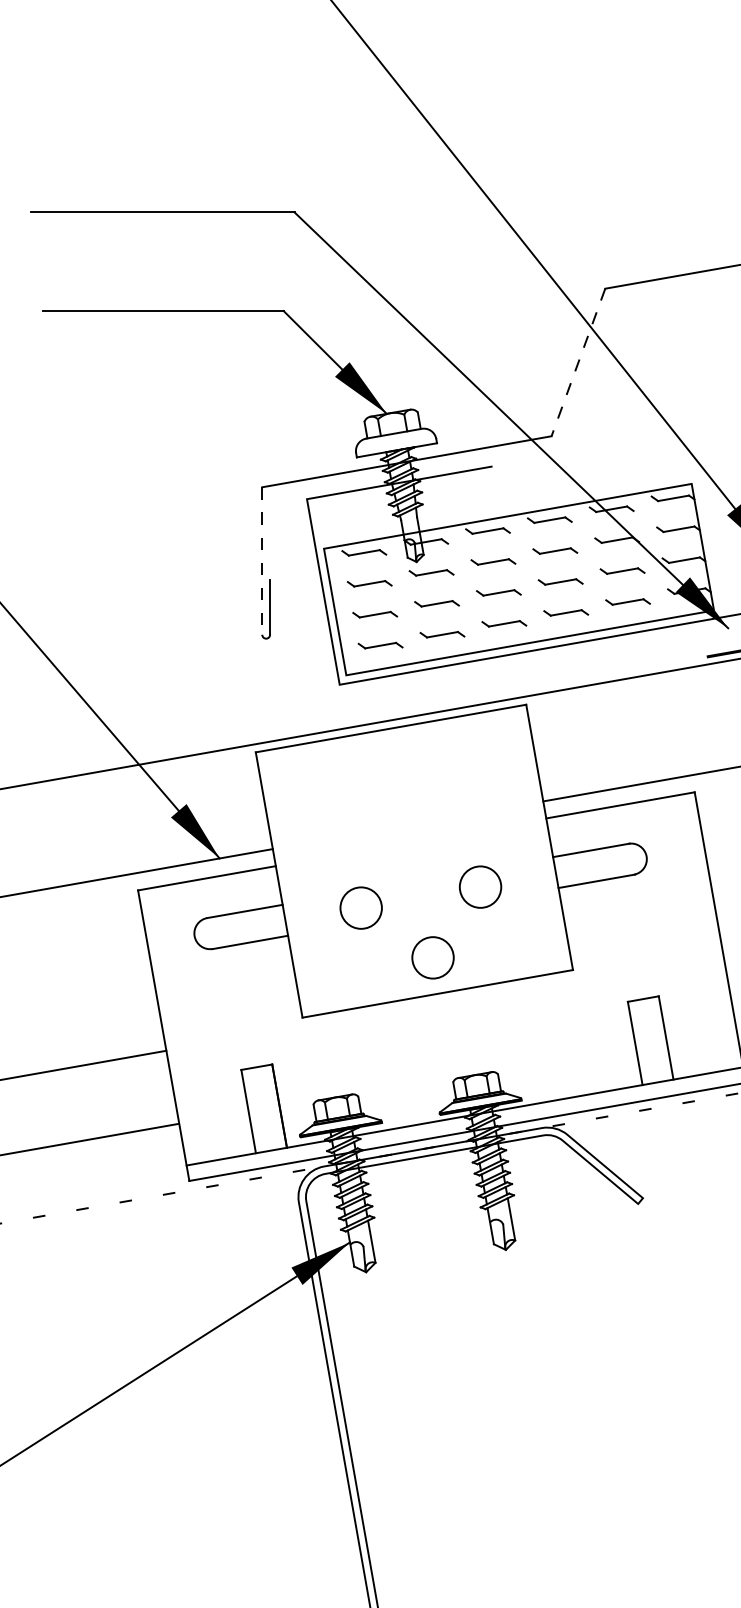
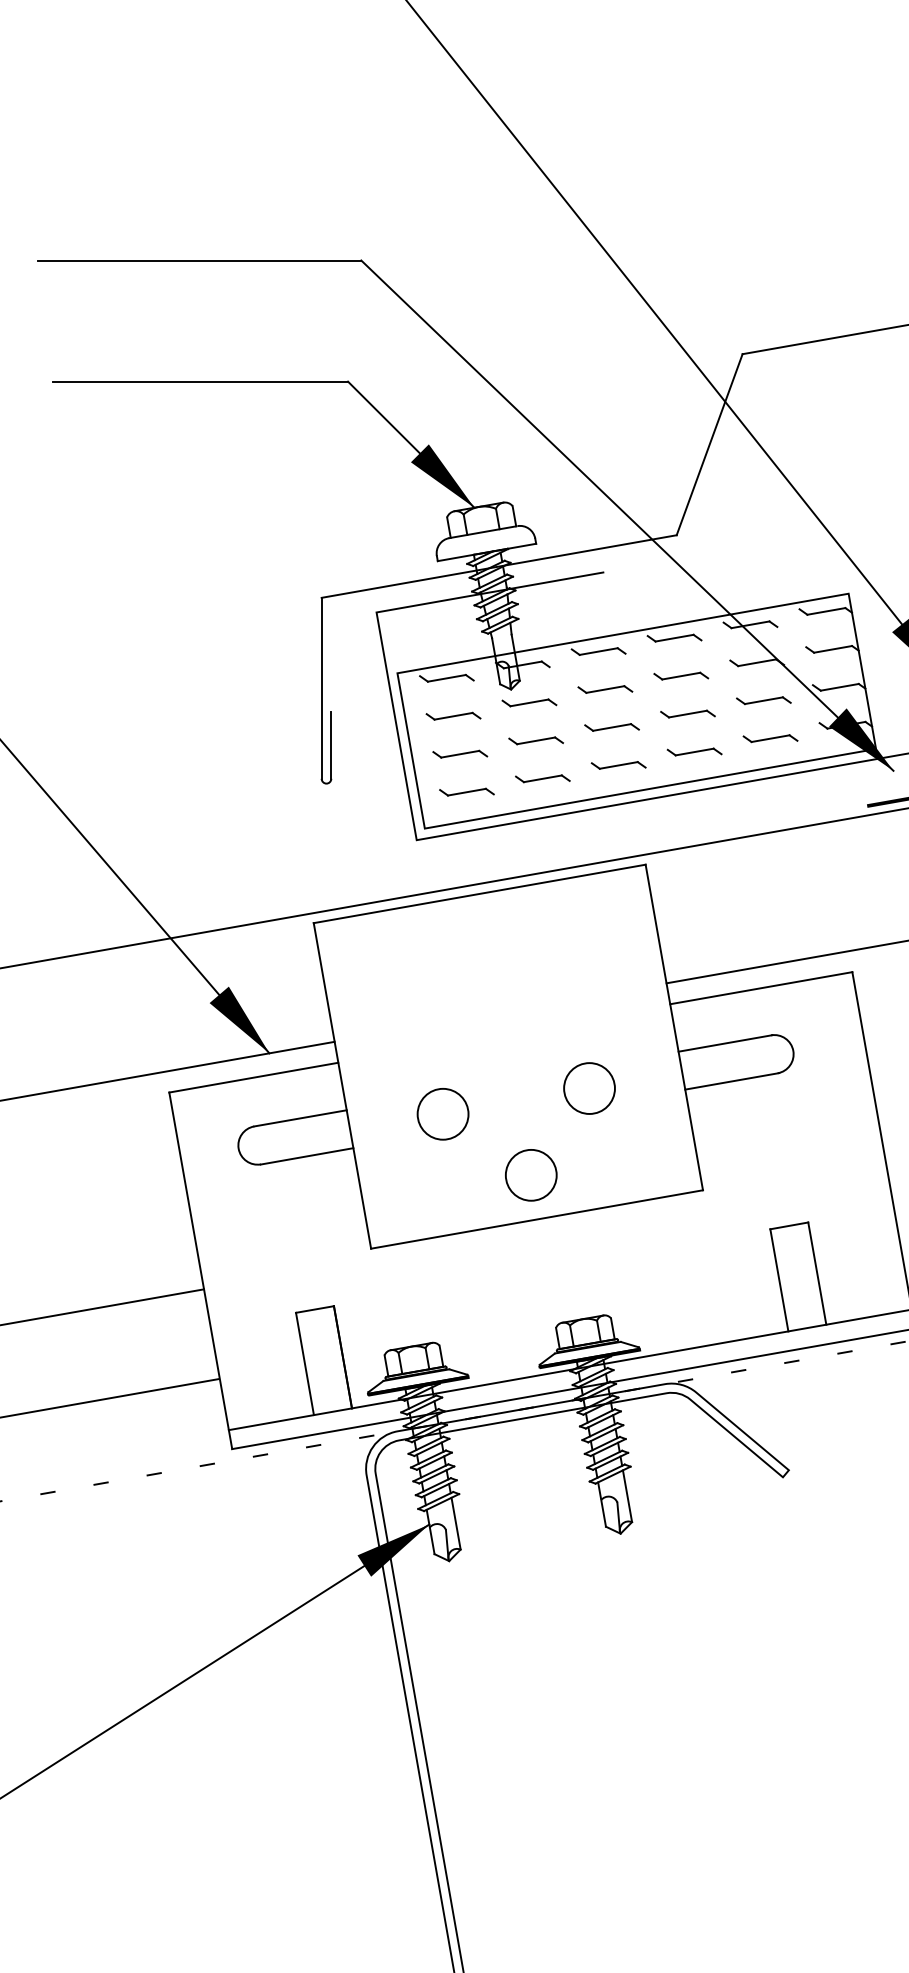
line: (578, 363) -> (709, 445), dashed -> solid
line: (262, 561) -> (321, 688), dashed -> solid

